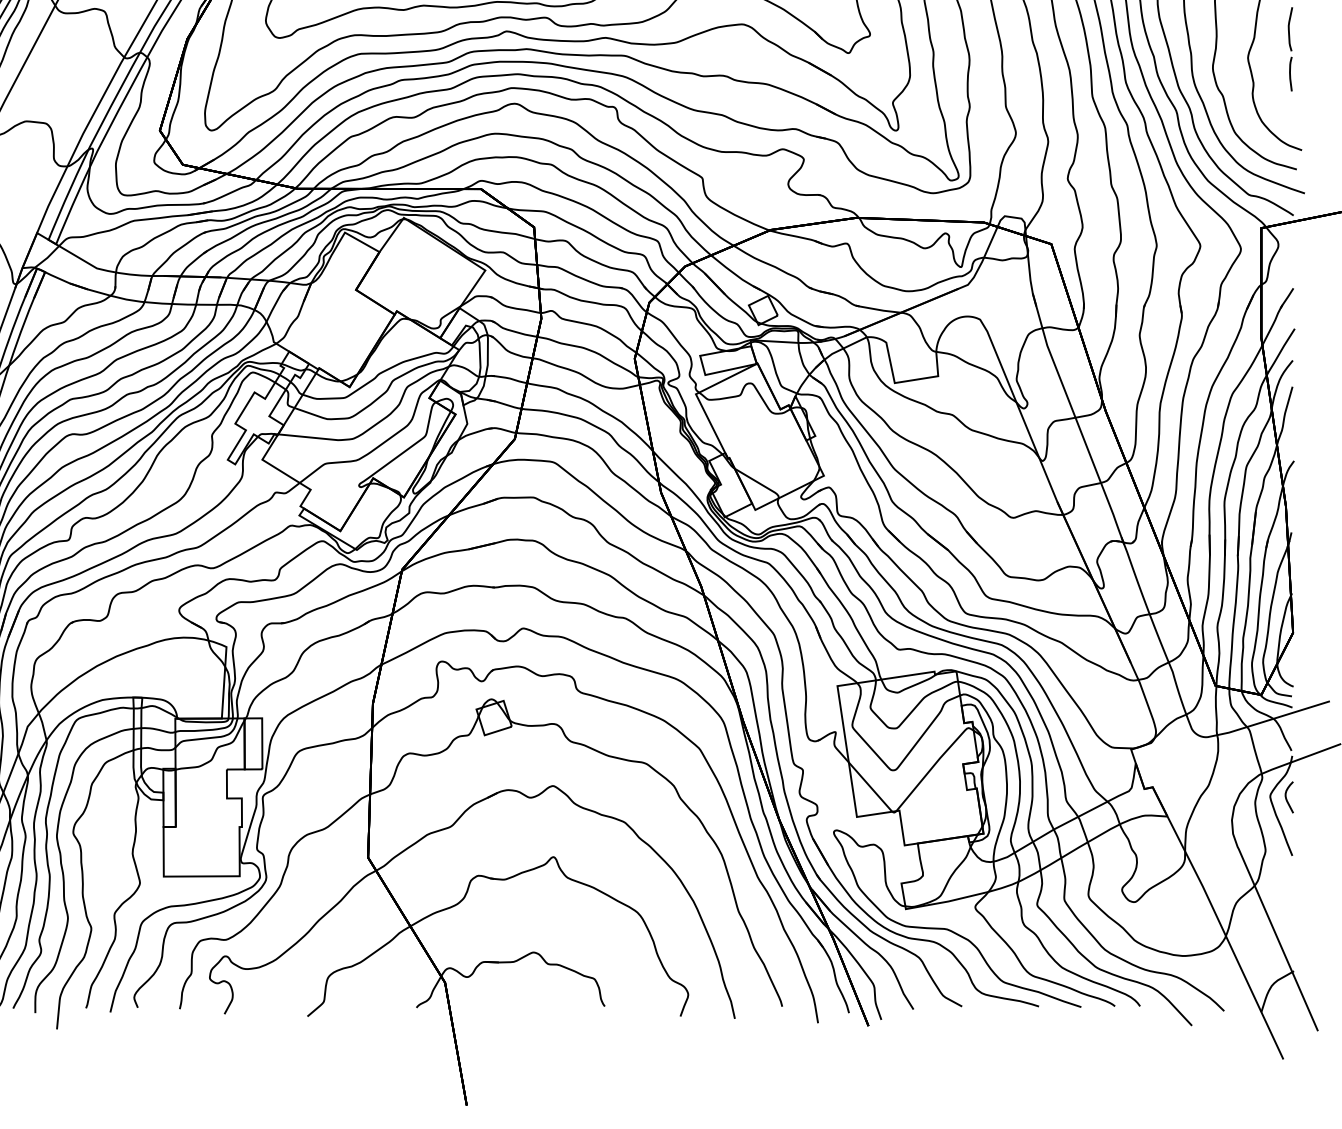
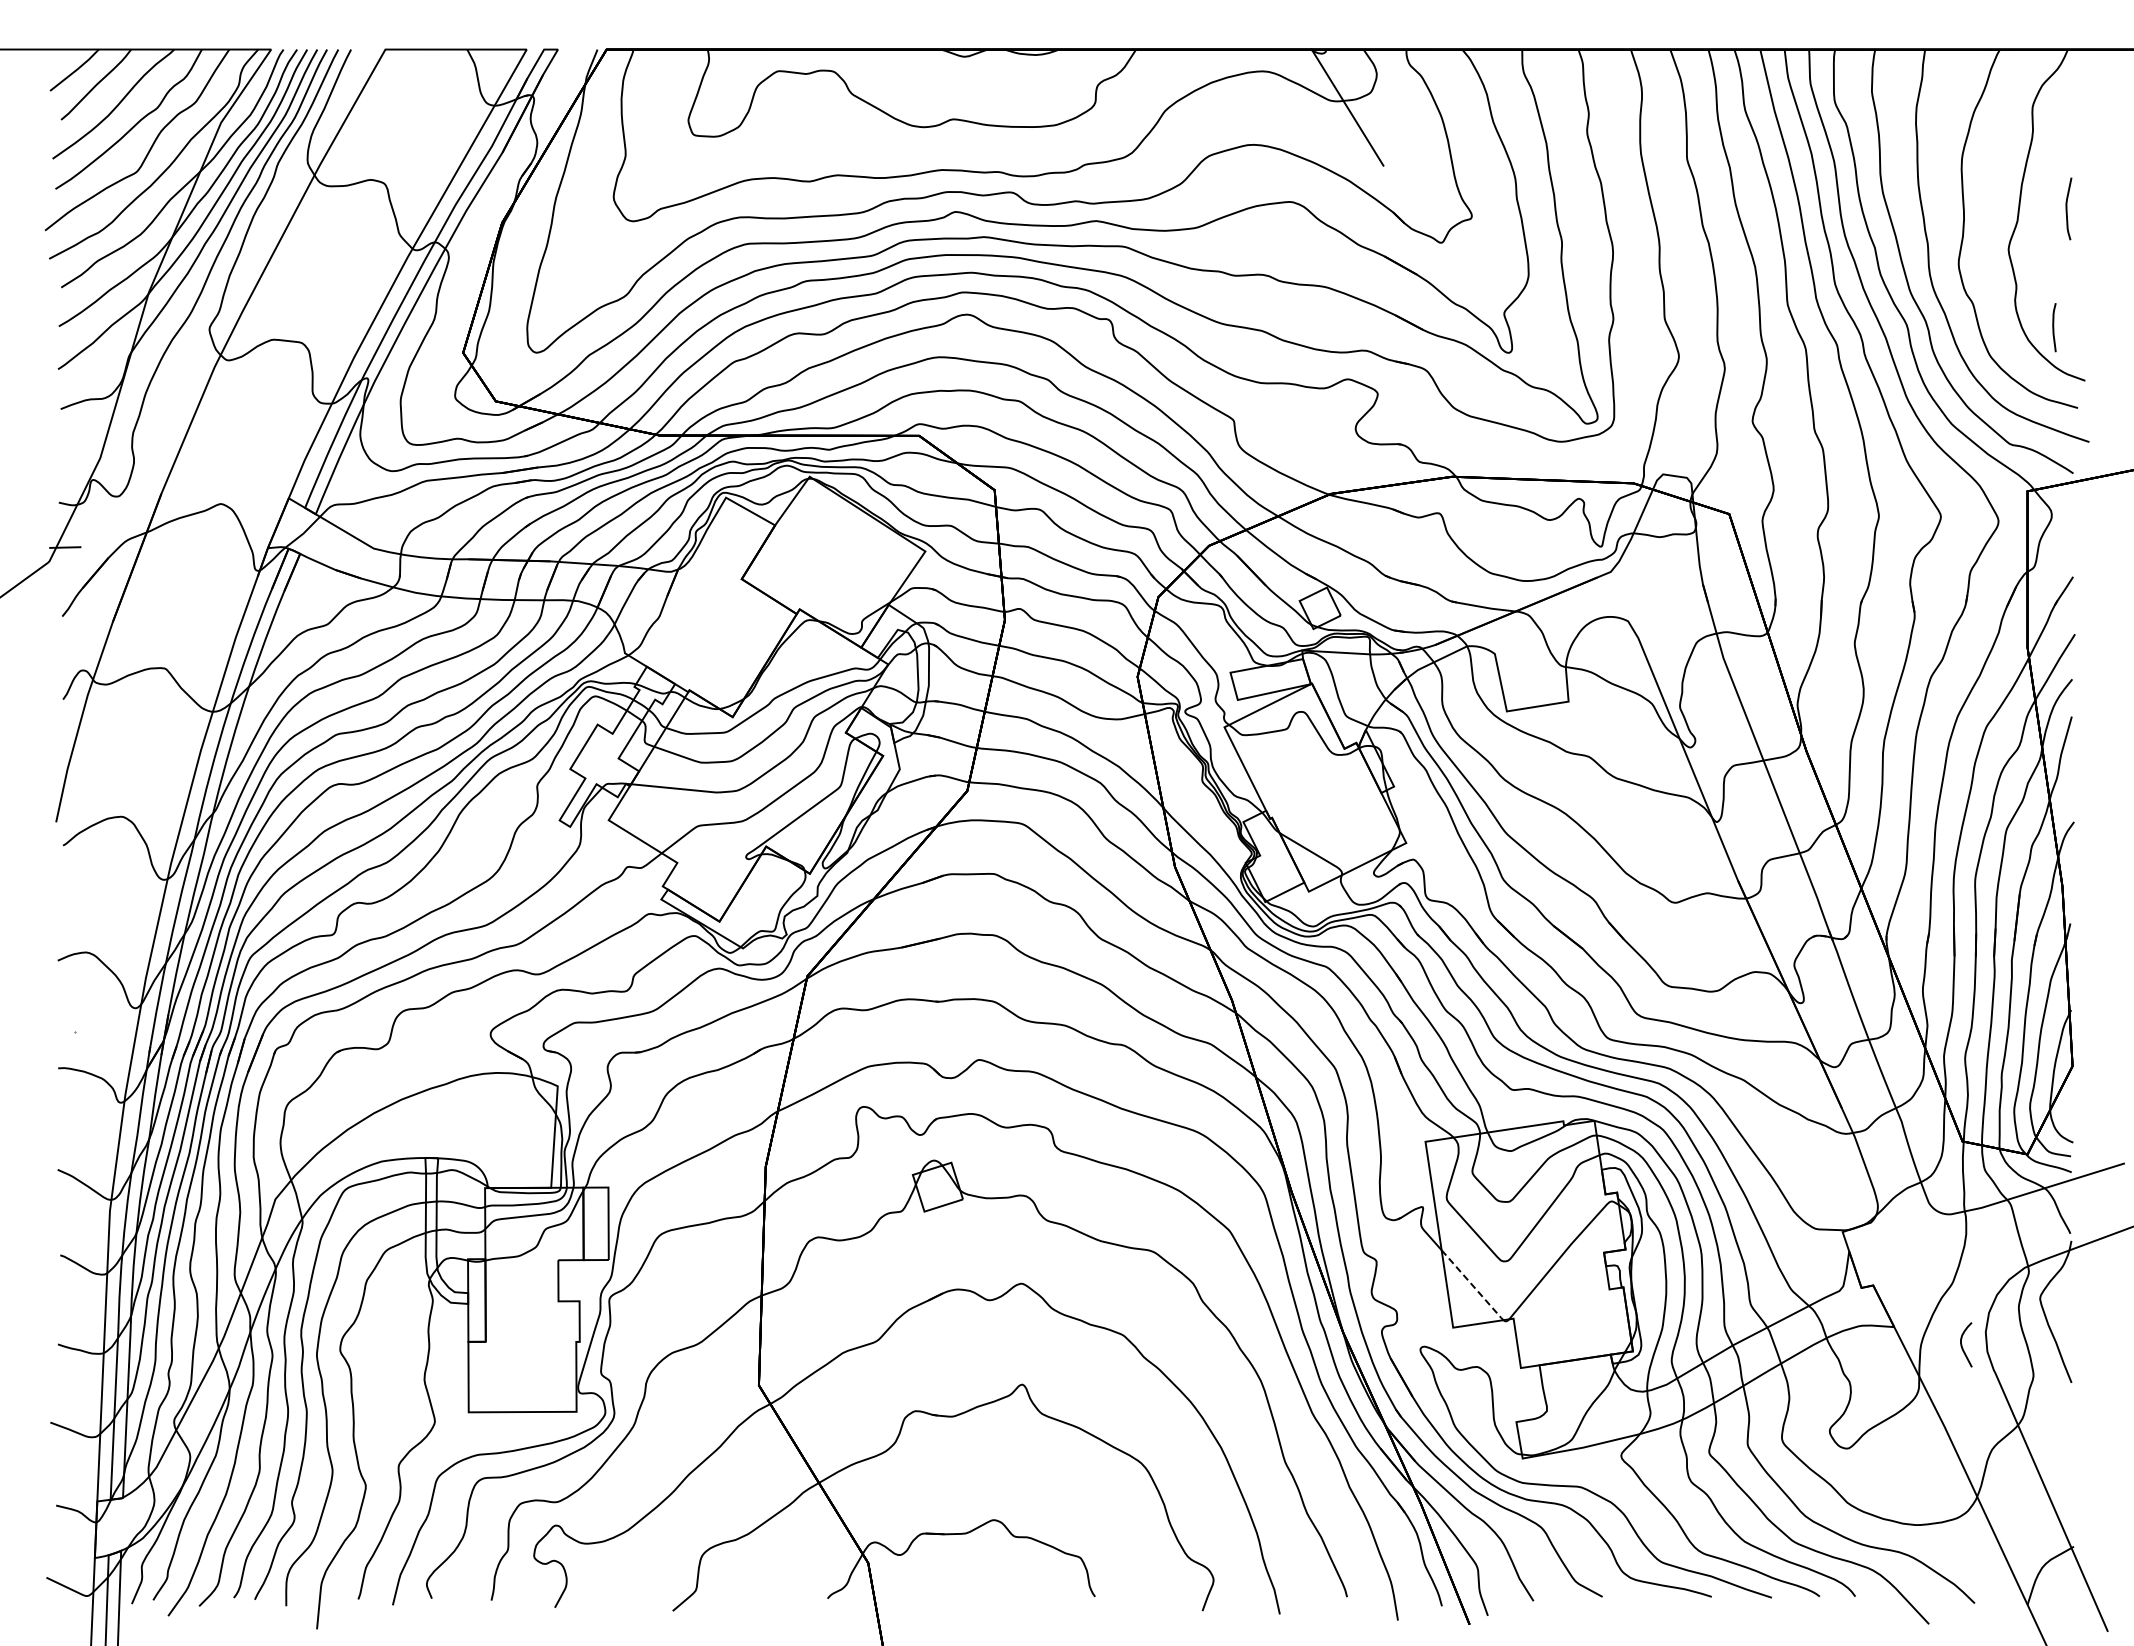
curve: (1290, 74) -> (2054, 327), moved
line: (871, 787) -> (1473, 1285), solid -> dashed
curve: (1286, 797) -> (1962, 1344), moved

